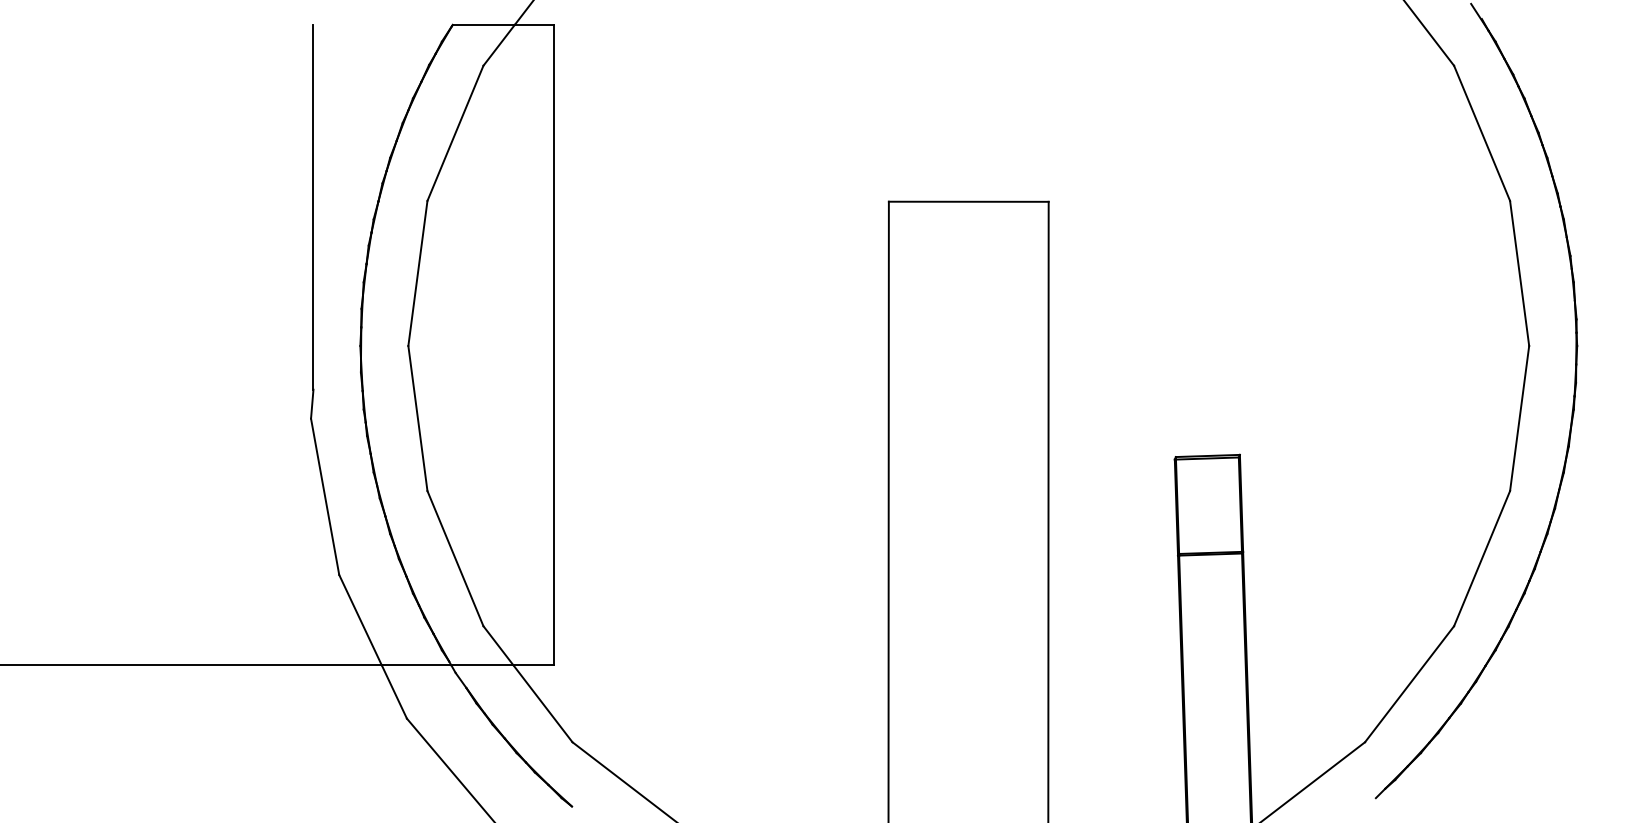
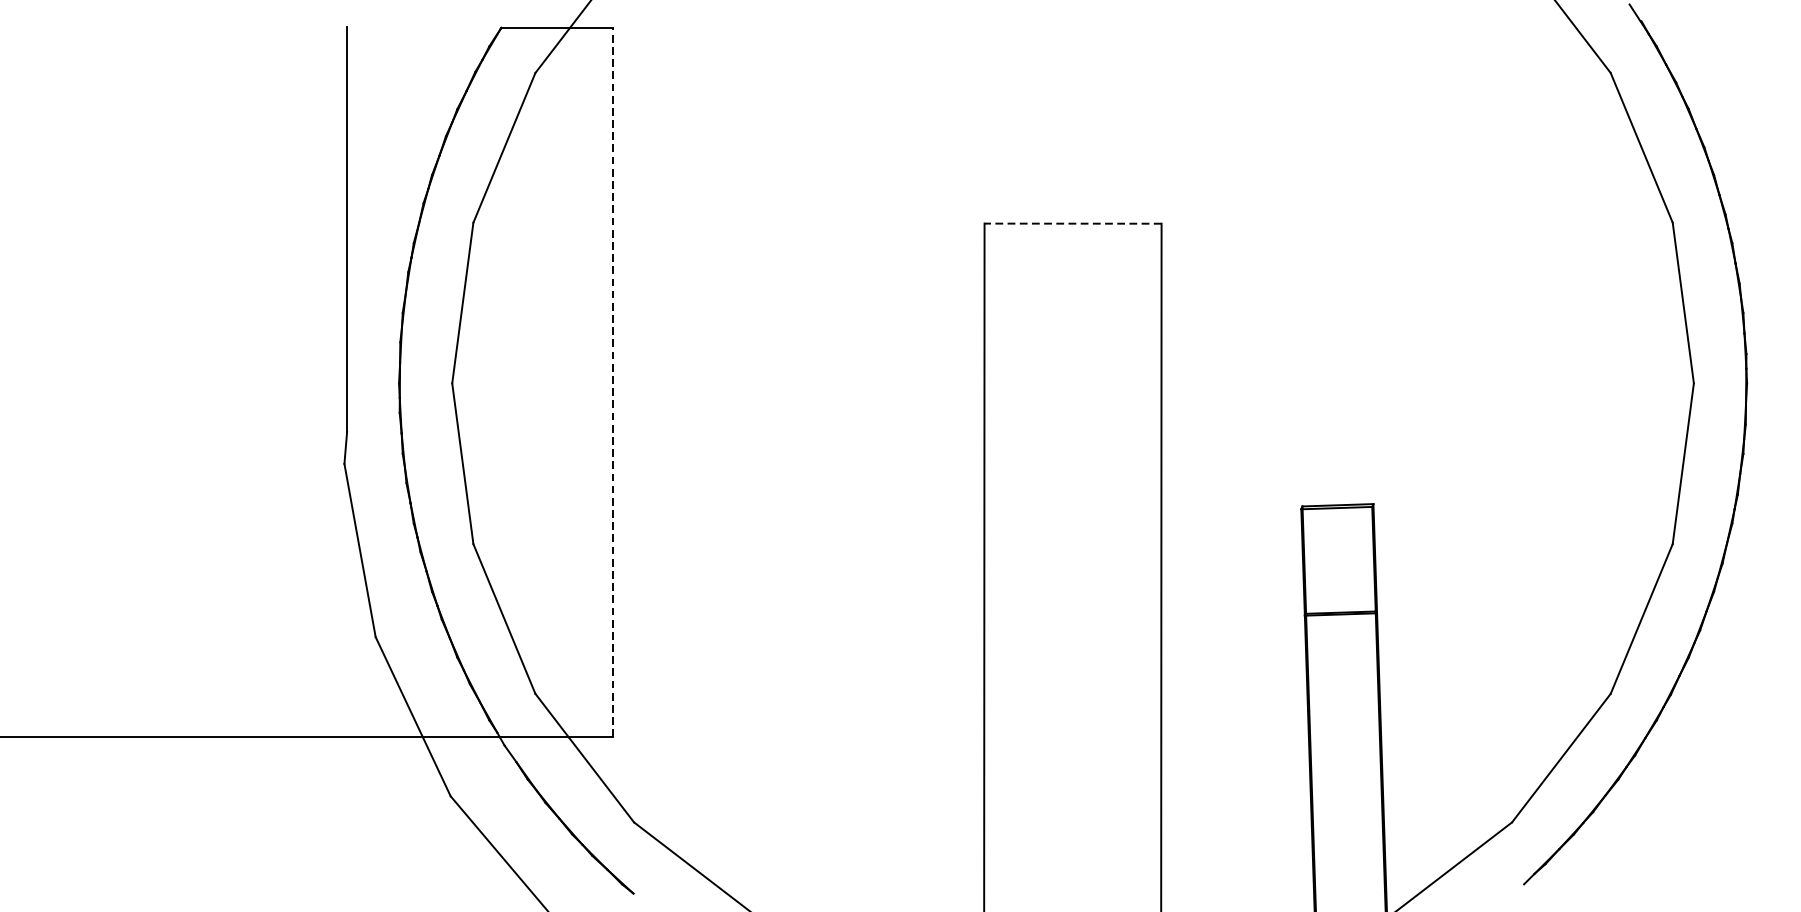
line: (968, 201) -> (1072, 223), solid -> dashed
line: (553, 344) -> (613, 381), solid -> dashed

